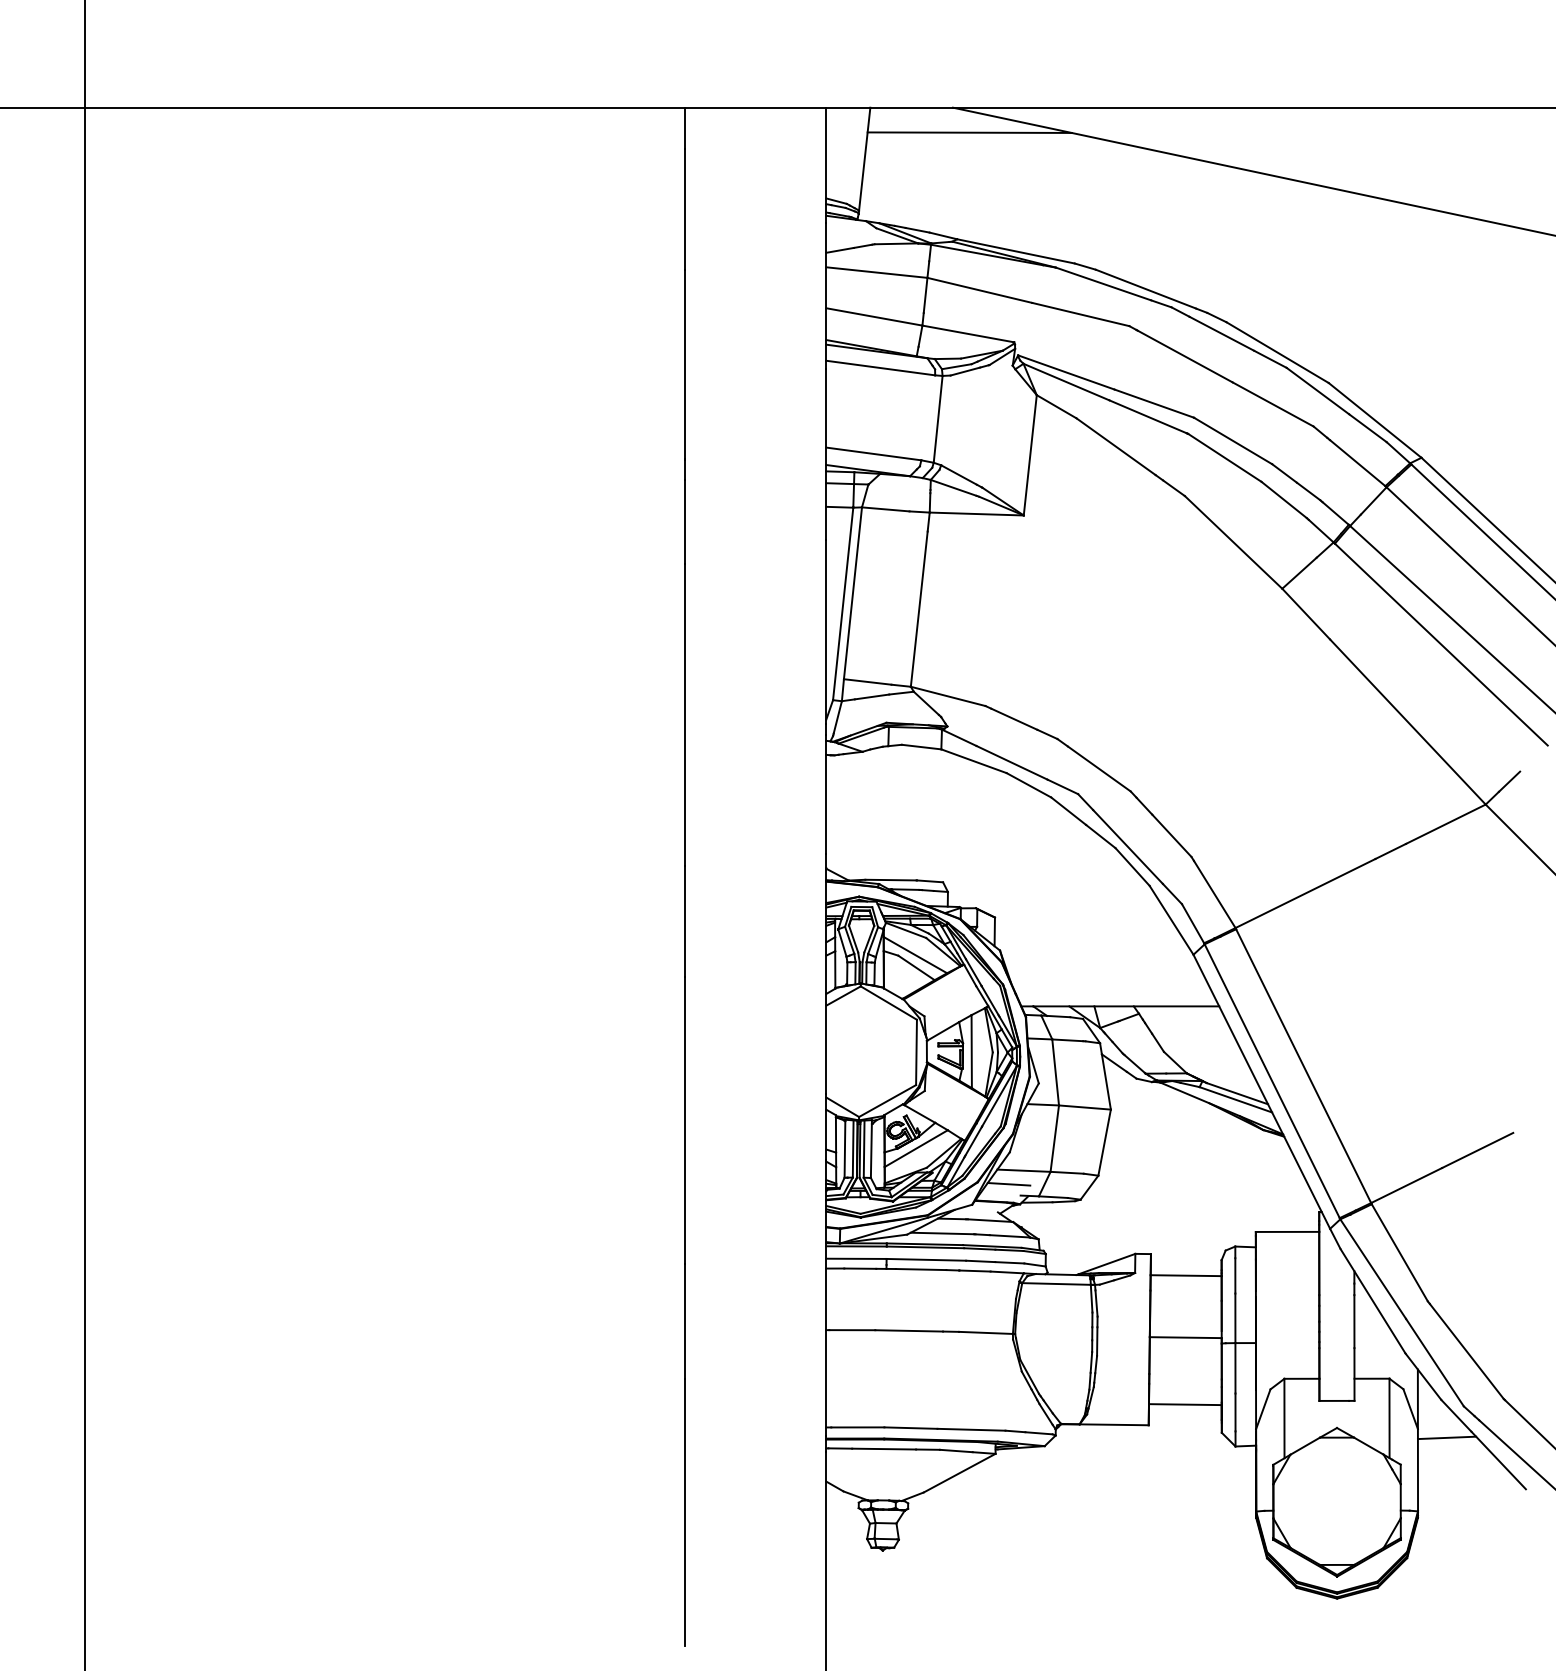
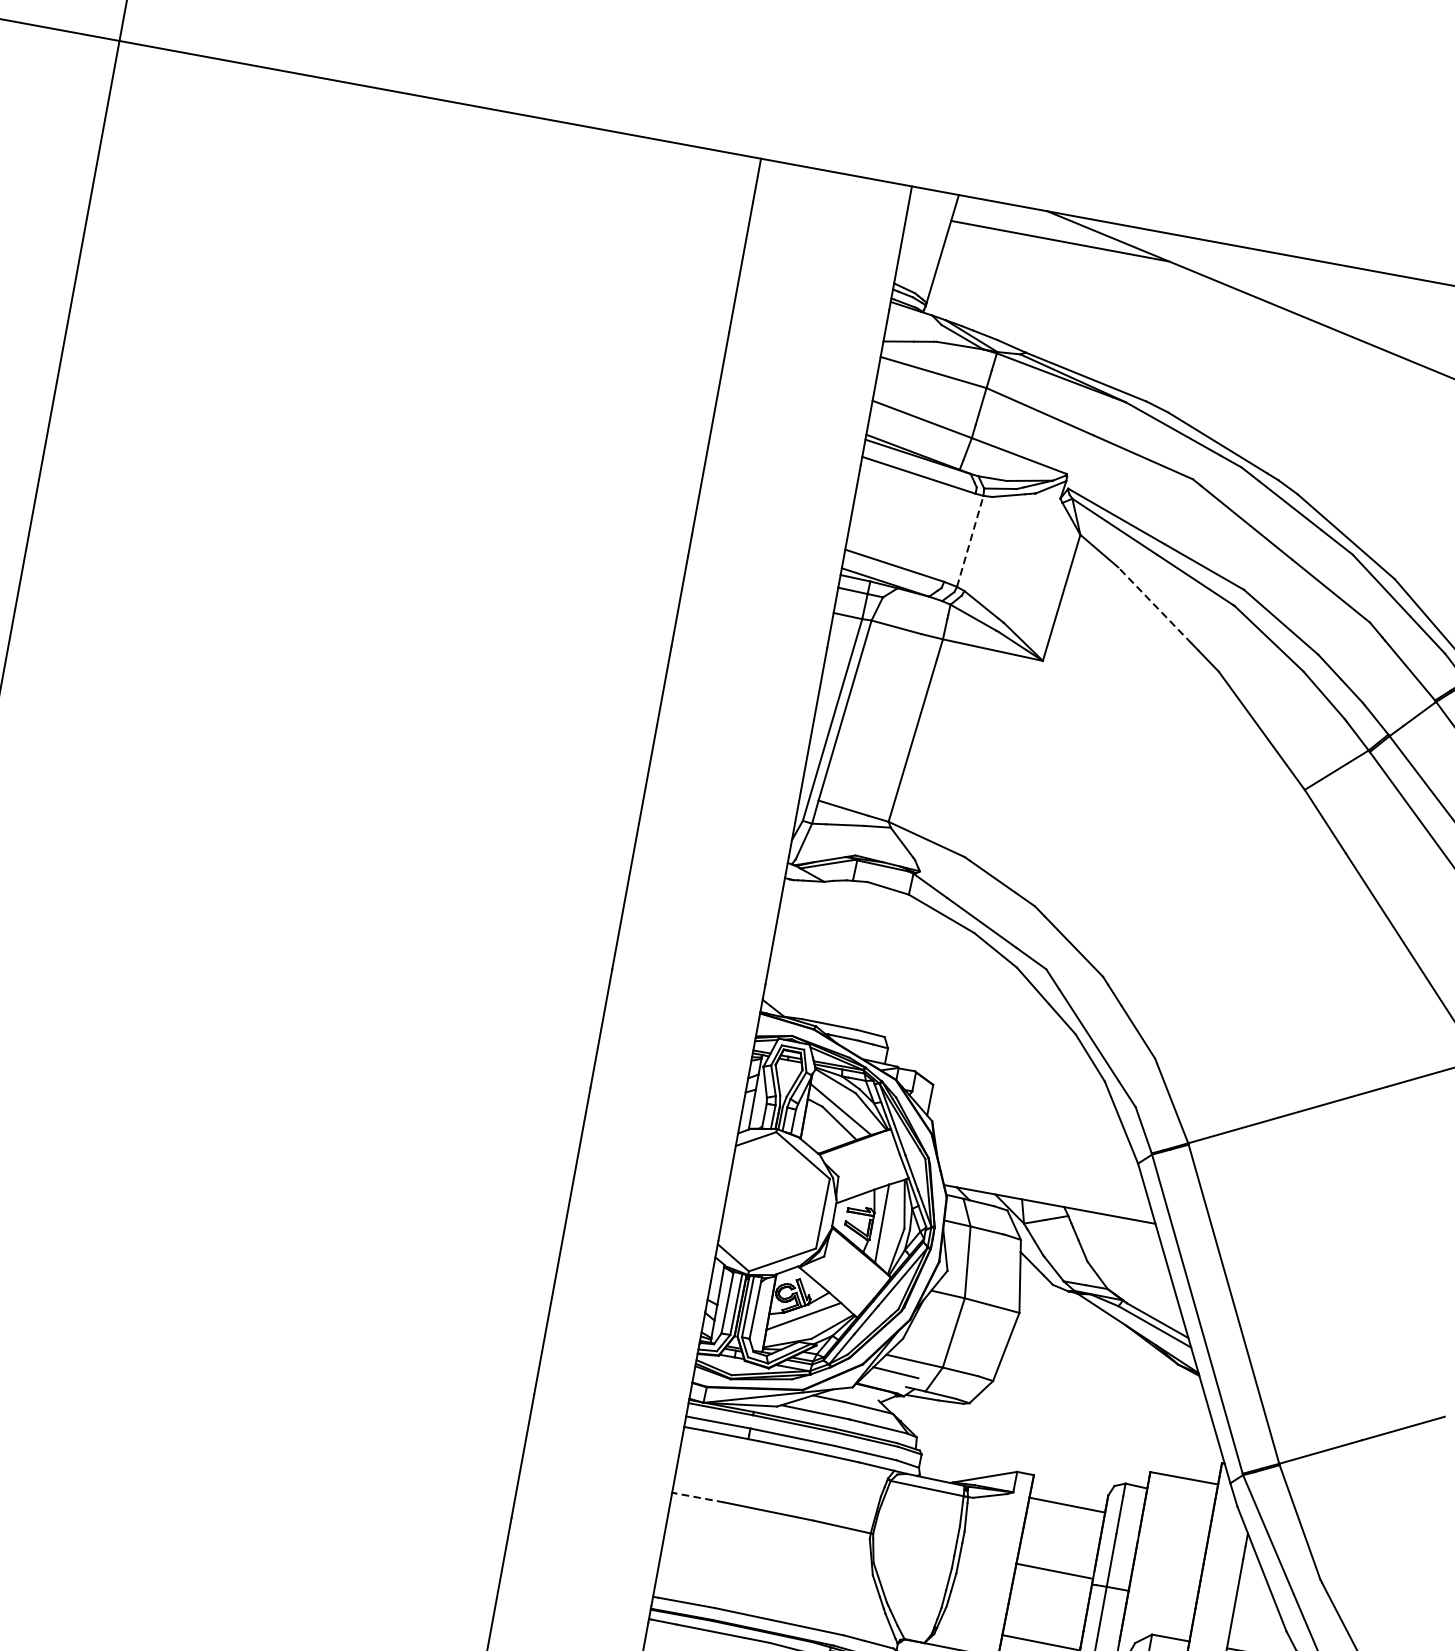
line: (938, 419) -> (970, 541), solid -> dashed
line: (1116, 446) -> (1155, 605), solid -> dashed
line: (852, 1330) -> (700, 1498), solid -> dashed

